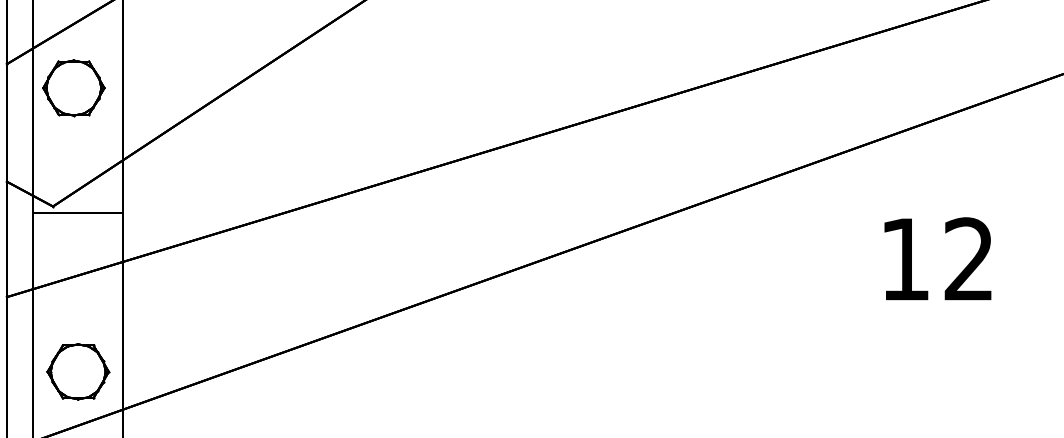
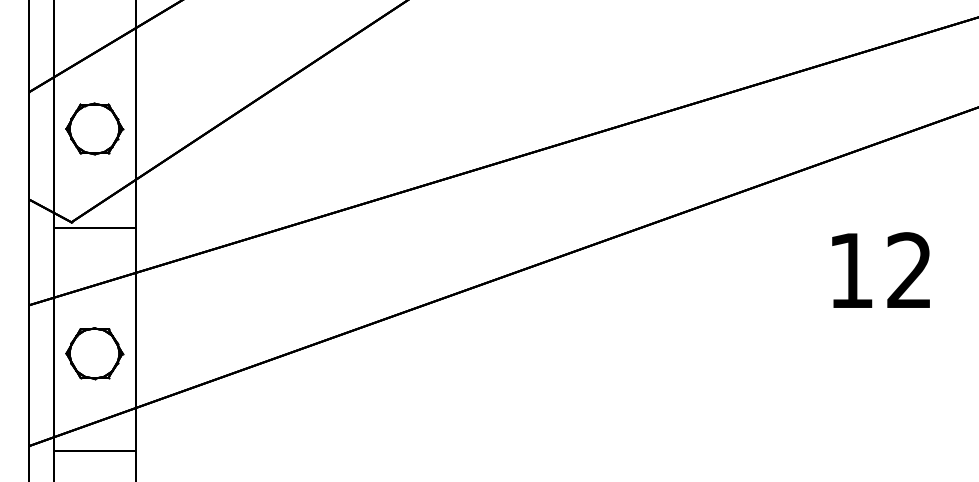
part: (73, 87) -> (94, 128), moved
part: (78, 371) -> (94, 353), moved

